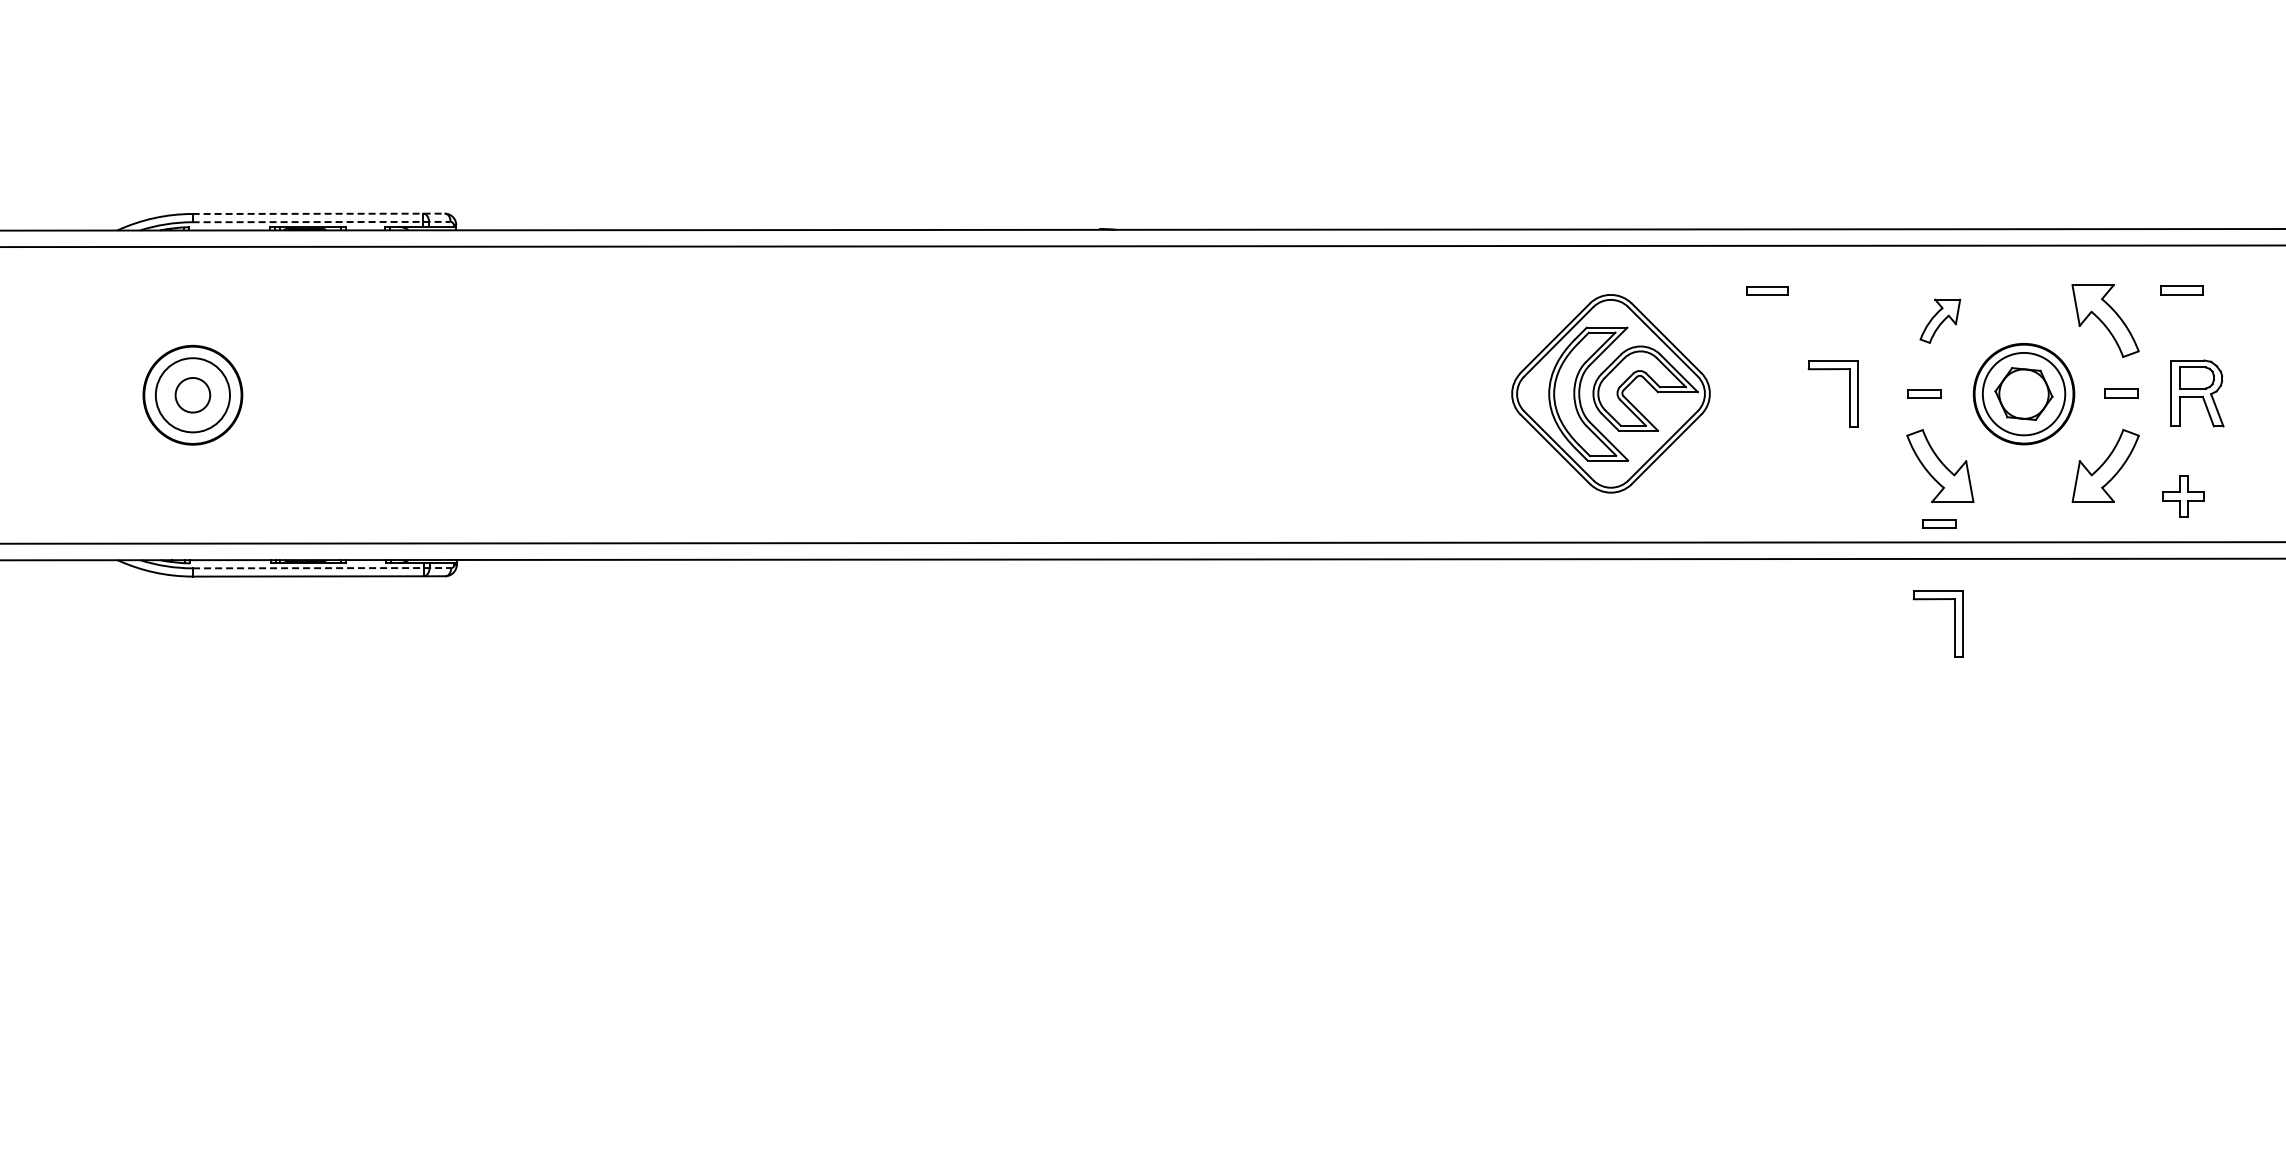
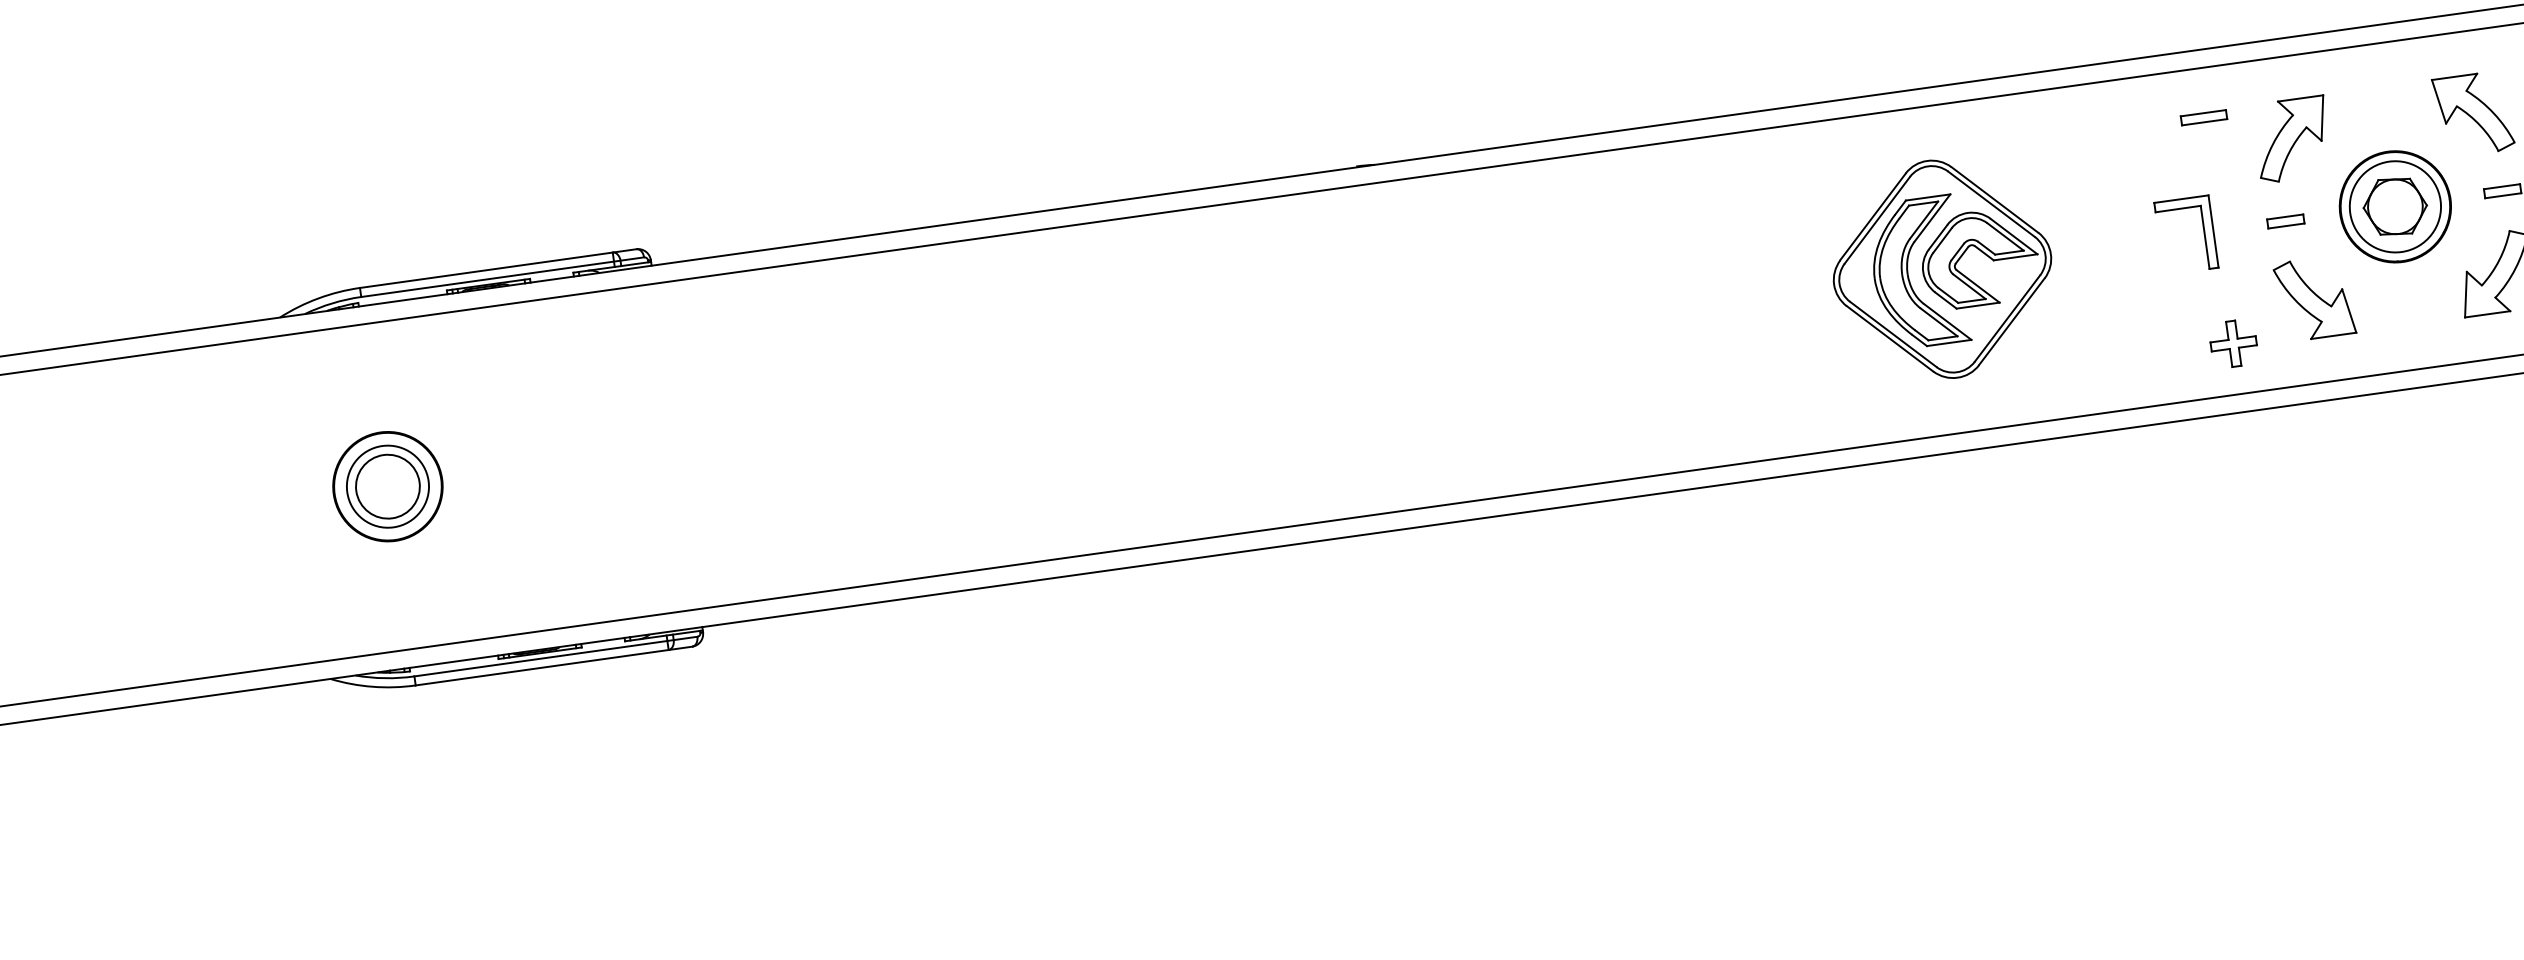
line: (319, 213) -> (499, 268), dashed -> solid
line: (321, 222) -> (502, 277), dashed -> solid
part: (1767, 290) -> (2203, 117), moved
part: (1940, 321) -> (2292, 139), size x1.67
circle: (192, 395) -> (387, 486), size x1.67
part: (1862, 496) -> (2233, 343), added
part: (1939, 523) -> (2322, 361), removed
line: (322, 568) -> (556, 656), dashed -> solid
part: (1954, 623) -> (2354, 468), removed

